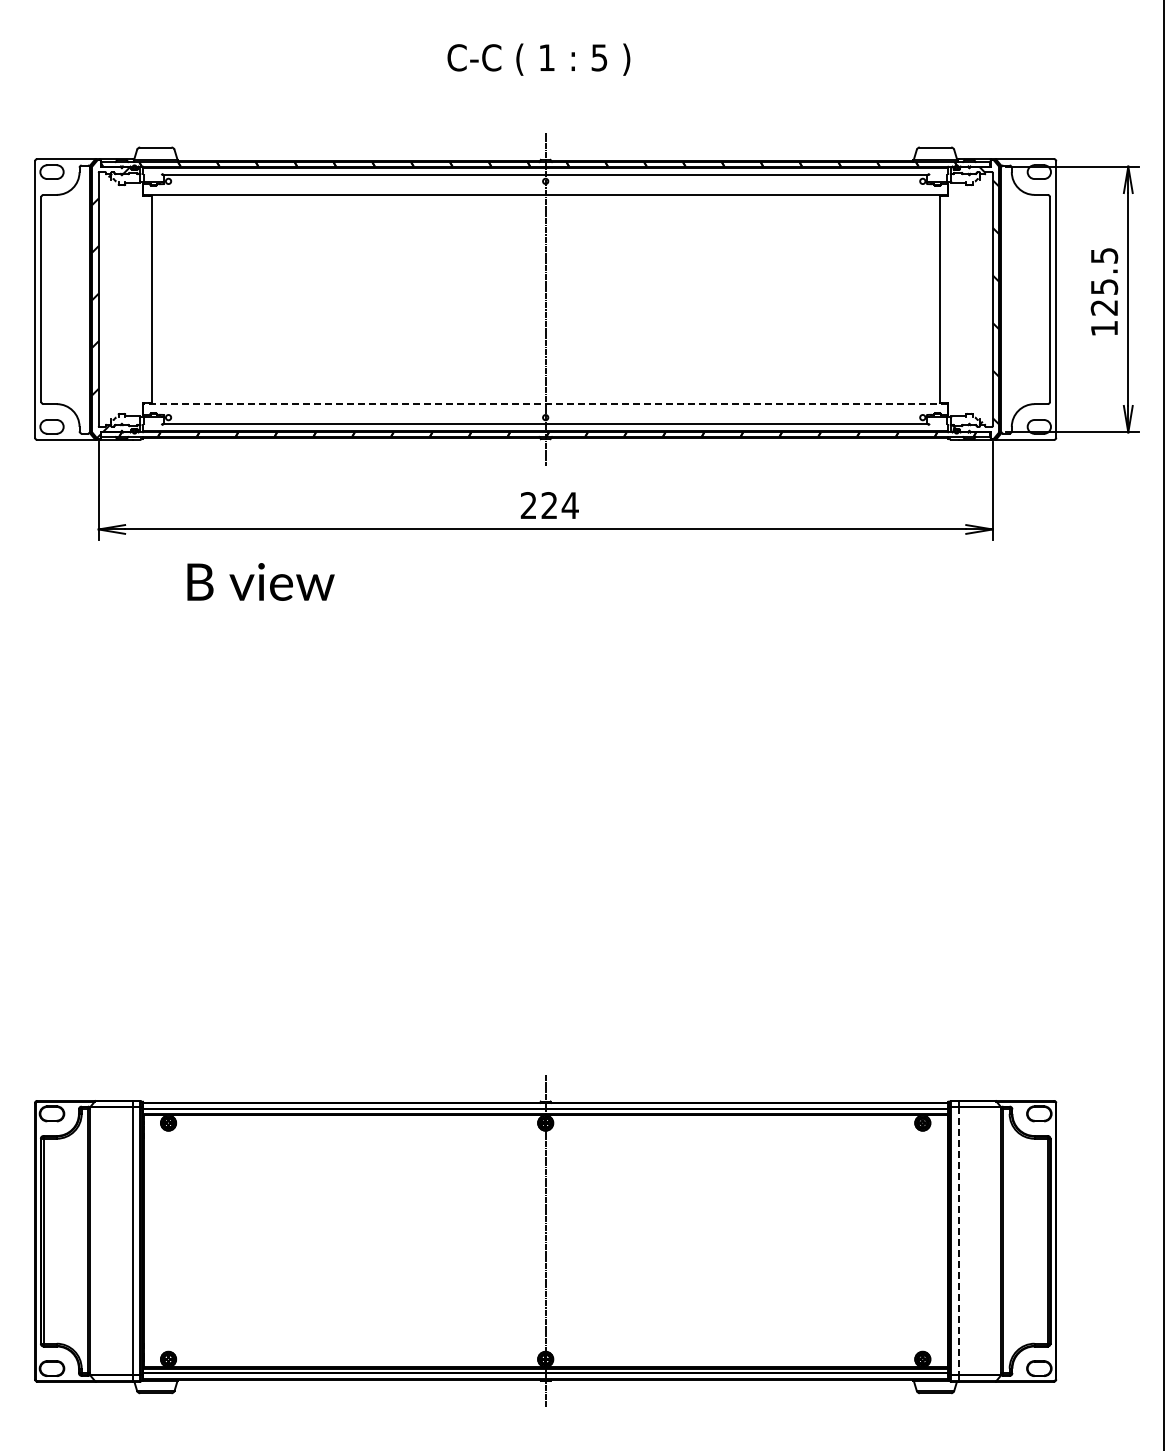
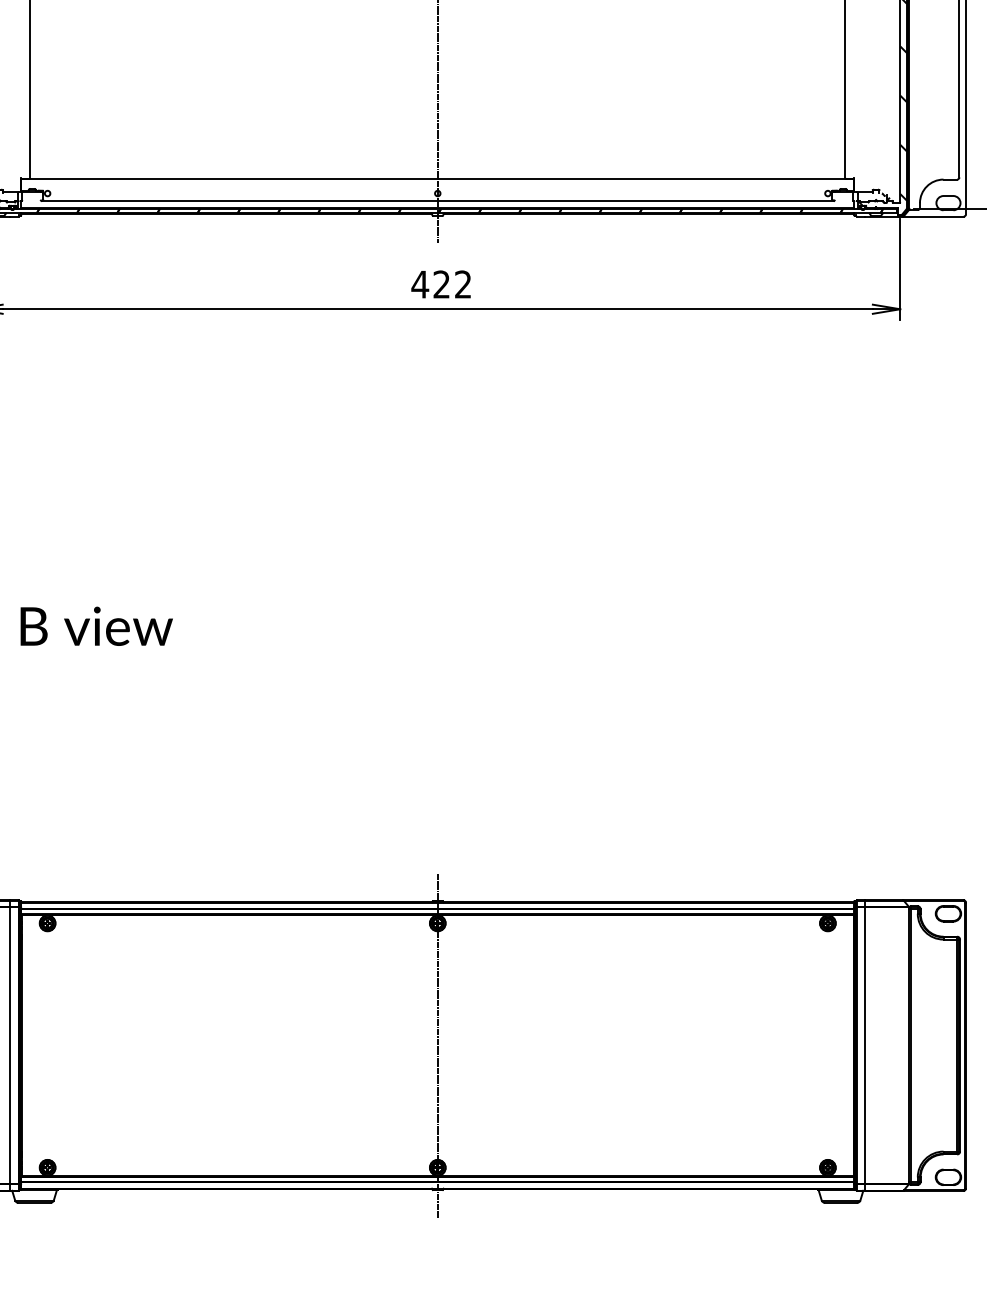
line: (545, 403) -> (437, 178), dashed -> solid
text: (549, 505) -> (441, 284), 224 -> 422
text: (260, 581) -> (96, 625), moved
line: (958, 1241) -> (864, 1045), dashed -> solid

